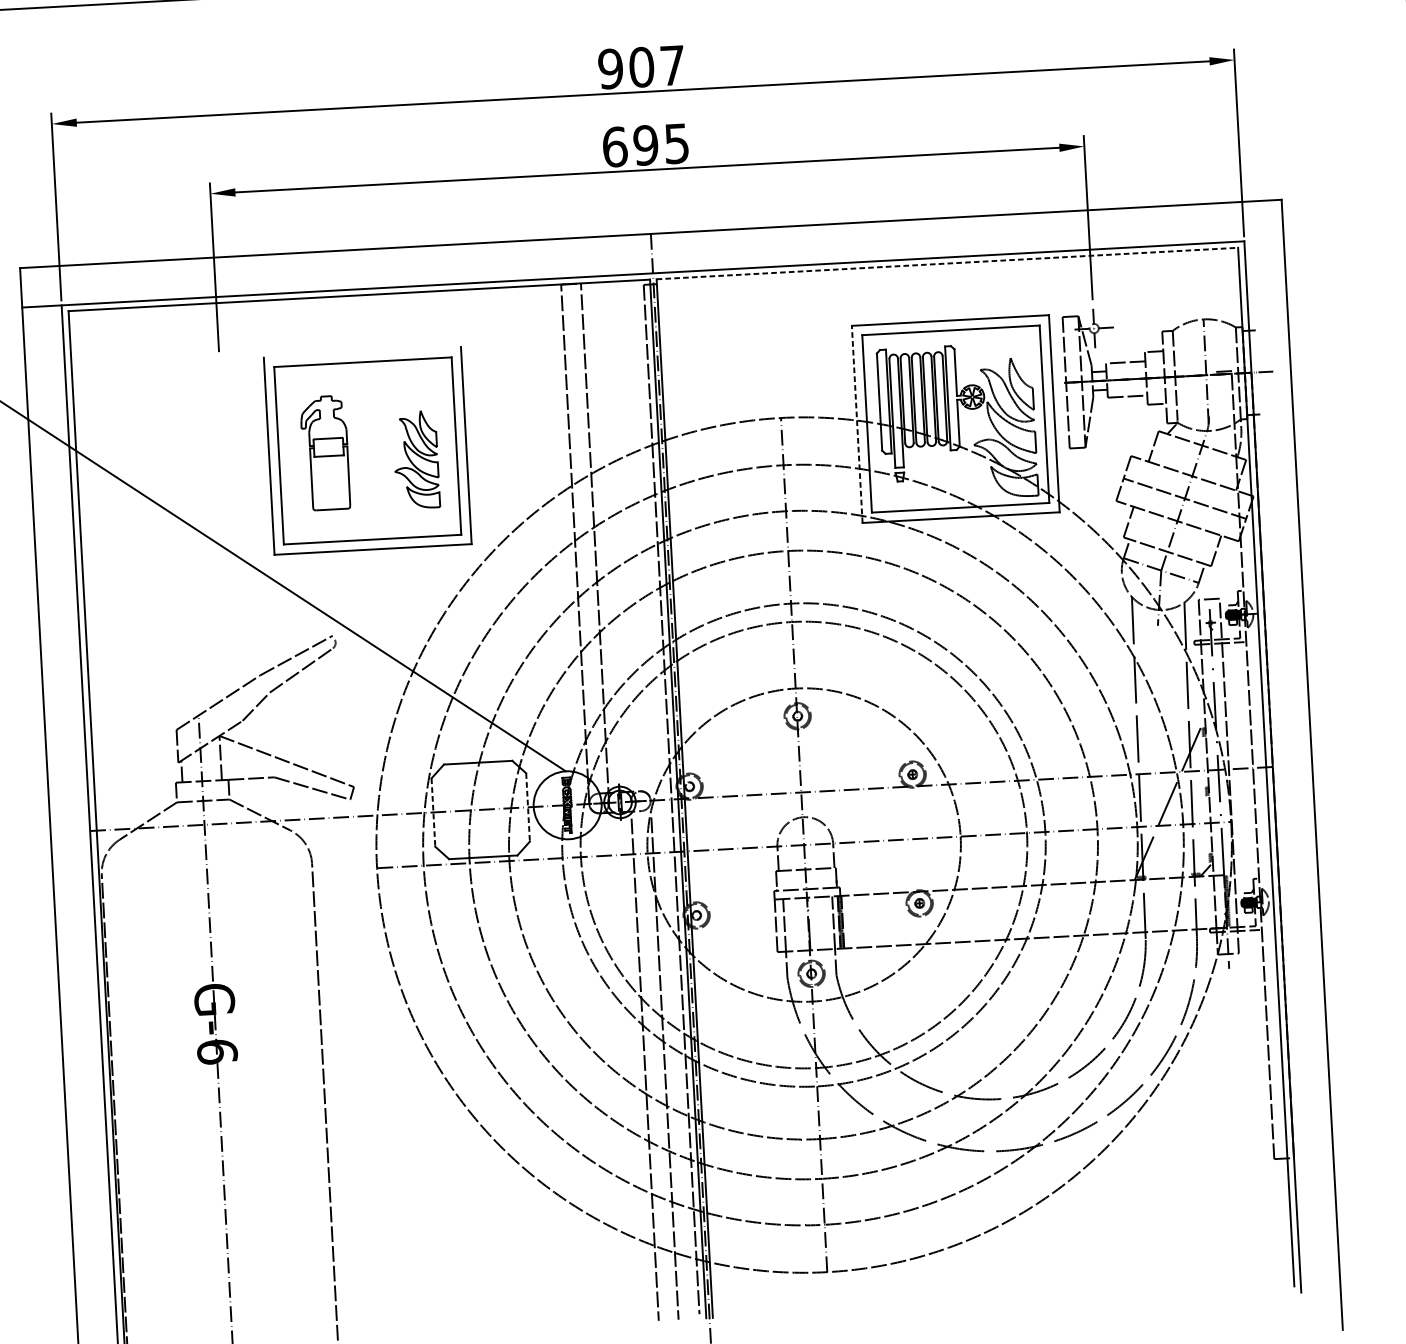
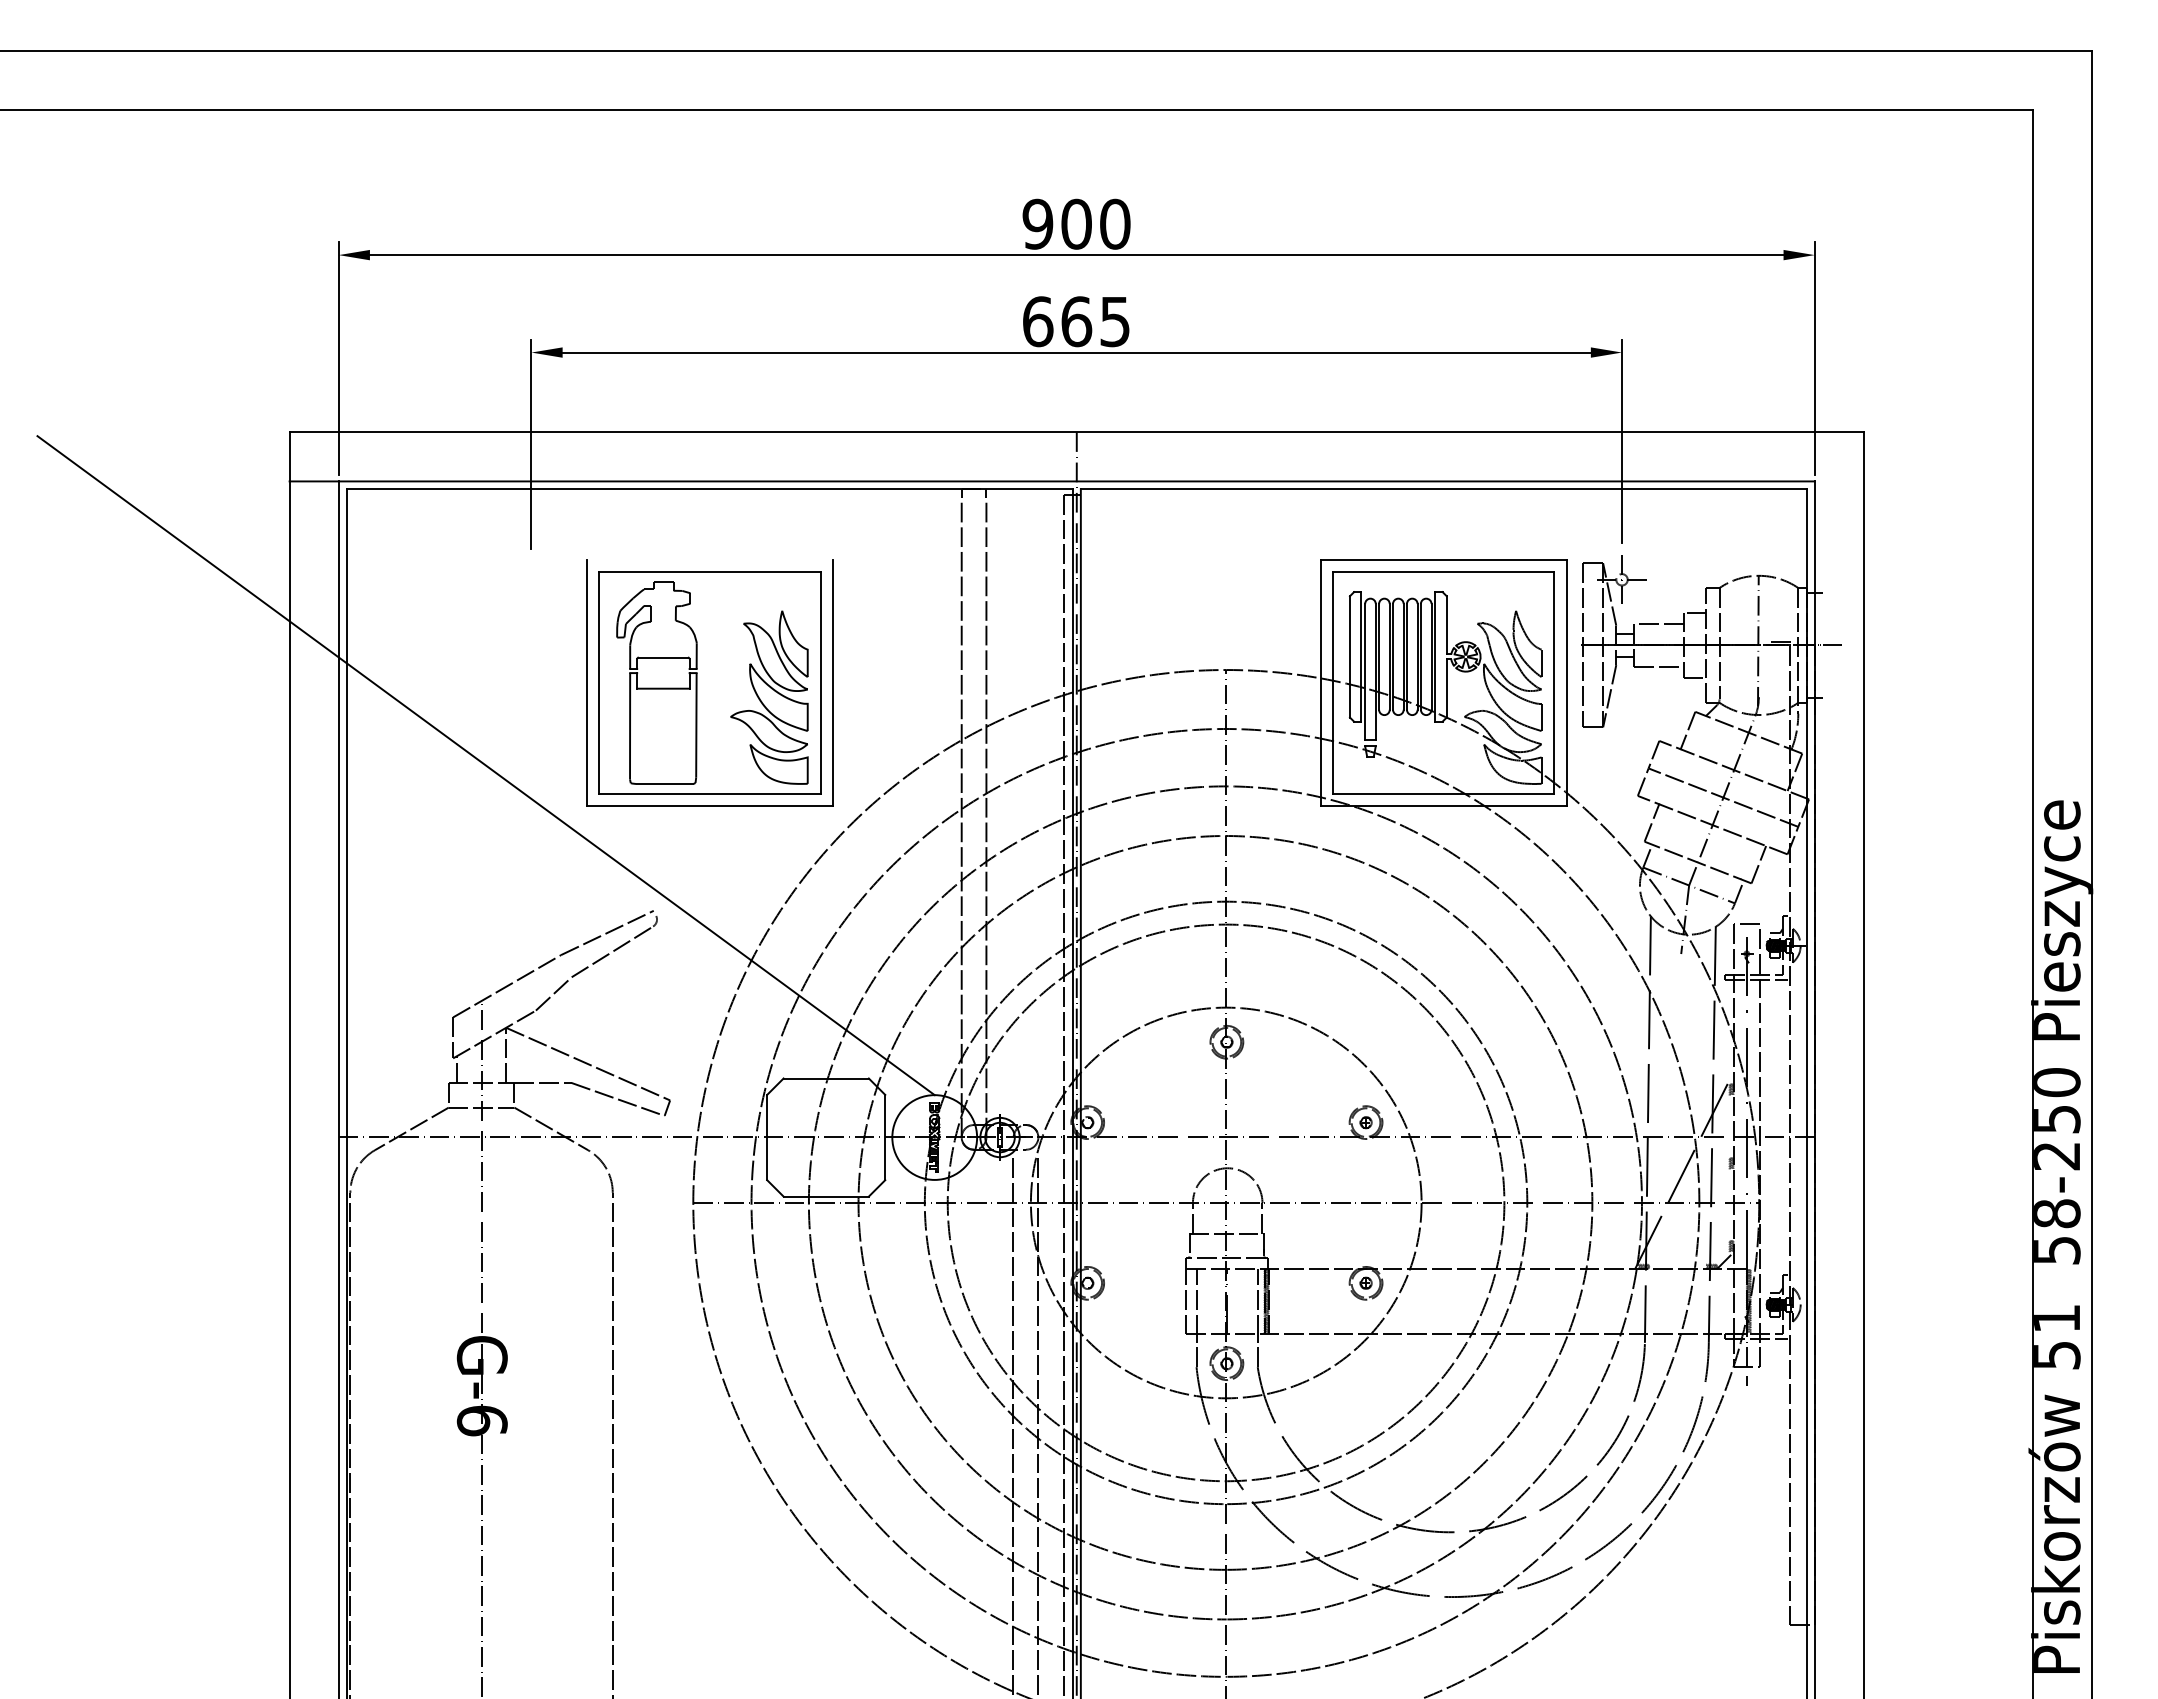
text: (672, 65) -> (1115, 223), 907 -> 900
text: (645, 145) -> (1076, 321), 695 -> 665
line: (947, 263) -> (1443, 489), dashed -> solid
line: (857, 424) -> (1320, 683), dashed -> solid
part: (324, 452) -> (656, 682), size x1.43
part: (416, 459) -> (769, 697), size x1.43
line: (528, 807) -> (885, 1137), dashed -> solid
line: (433, 812) -> (767, 1137), dashed -> solid

